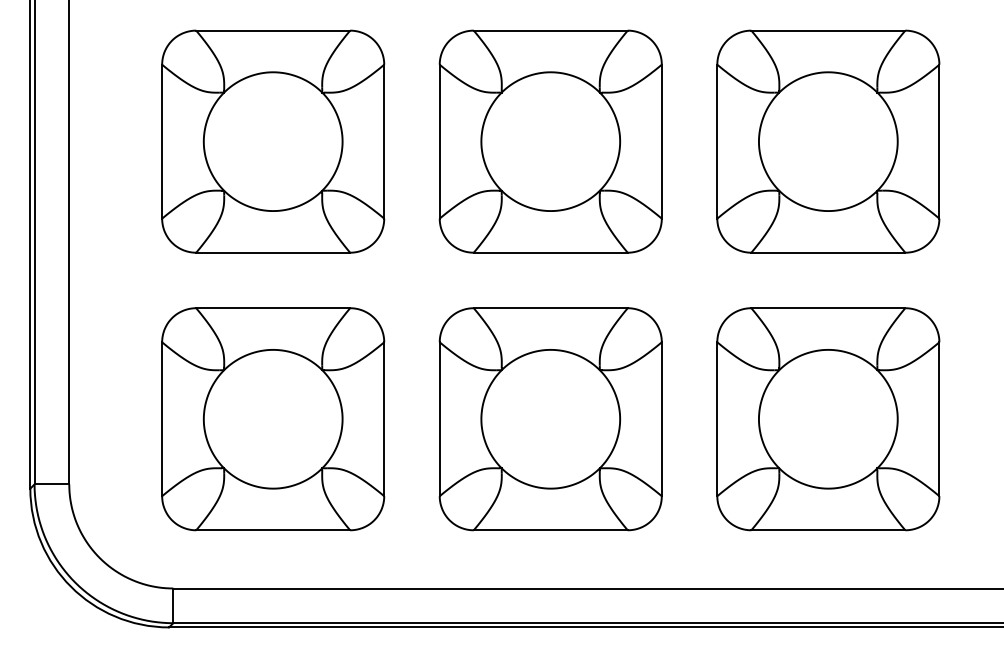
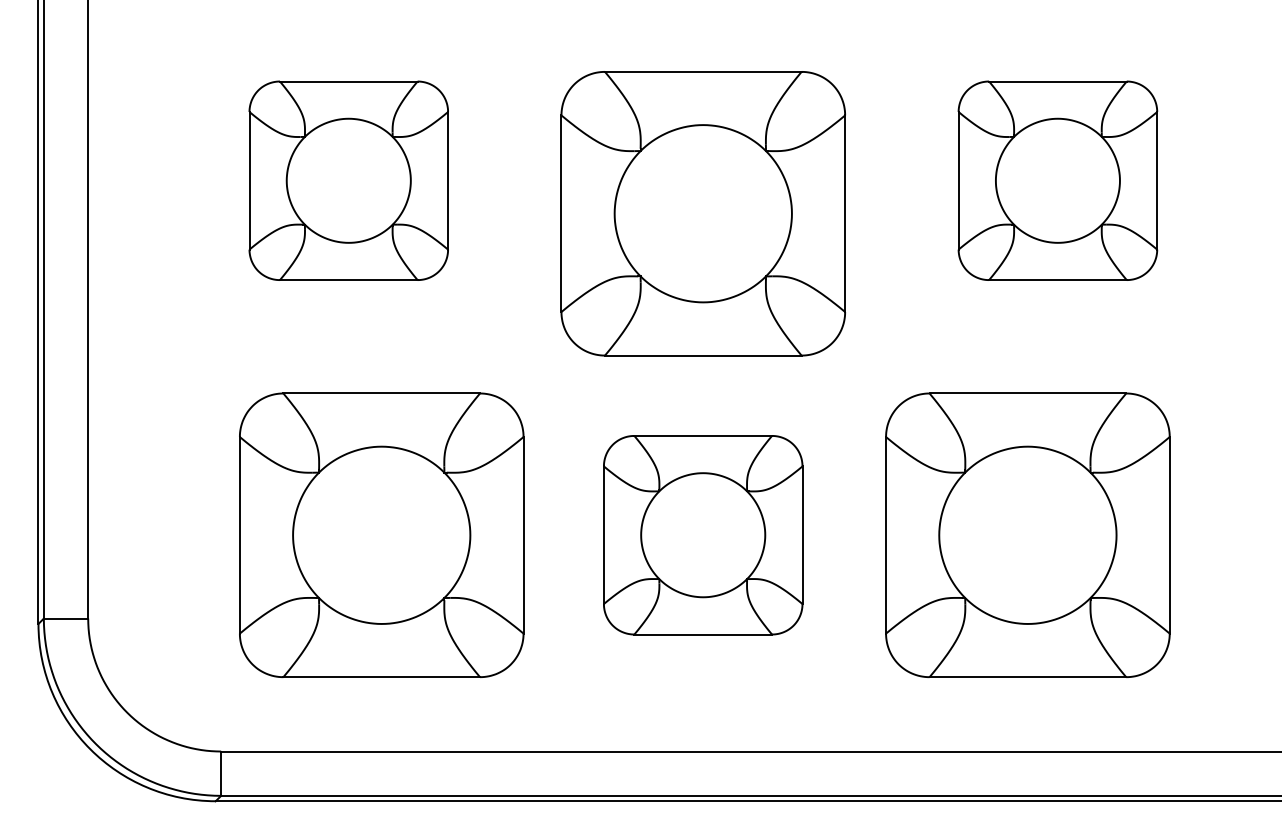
part: (273, 141) -> (348, 180), size x0.7
part: (550, 141) -> (702, 213), moved
part: (828, 141) -> (1057, 180), size x0.7
part: (273, 418) -> (381, 534), moved
part: (550, 418) -> (702, 534), size x0.7
part: (828, 418) -> (1027, 534), moved

